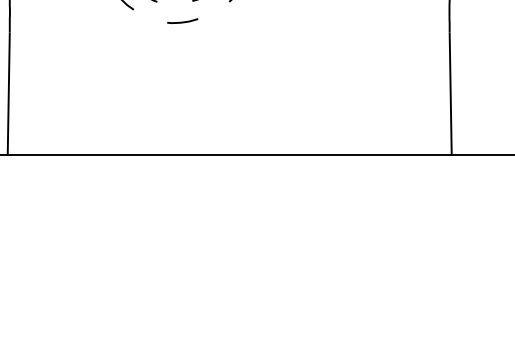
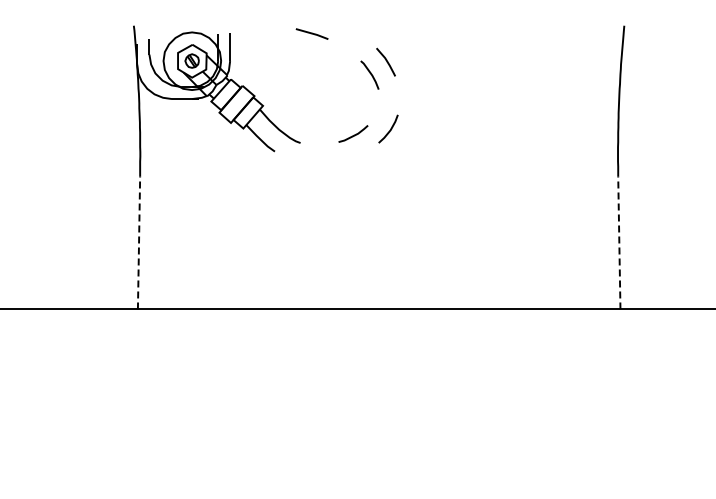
curve: (182, 21) -> (327, 164), removed
line: (9, 93) -> (139, 242), solid -> dashed
line: (450, 93) -> (619, 242), solid -> dashed

